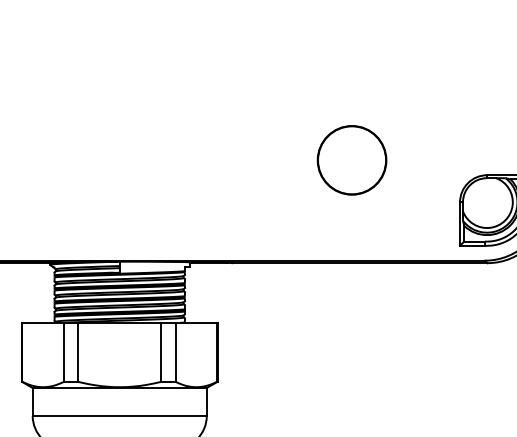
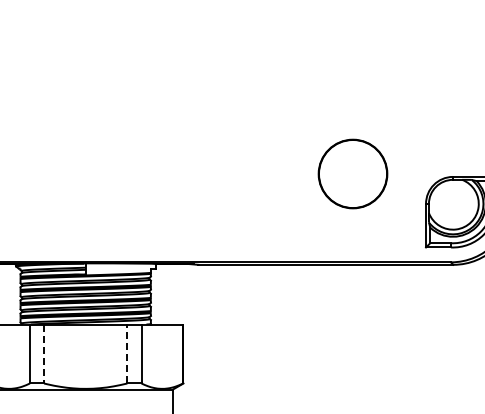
part: (351, 160) -> (352, 174), moved
line: (161, 351) -> (127, 353), solid -> dashed
line: (78, 352) -> (44, 354), solid -> dashed

